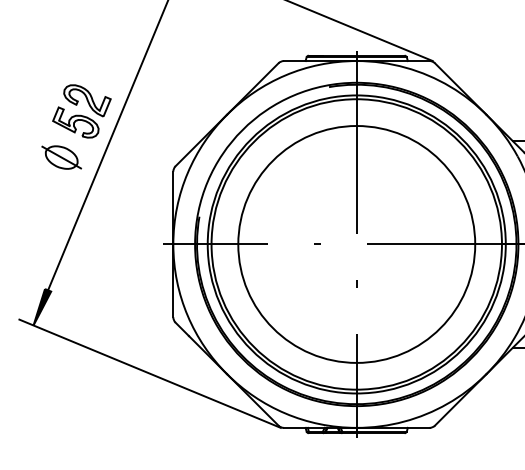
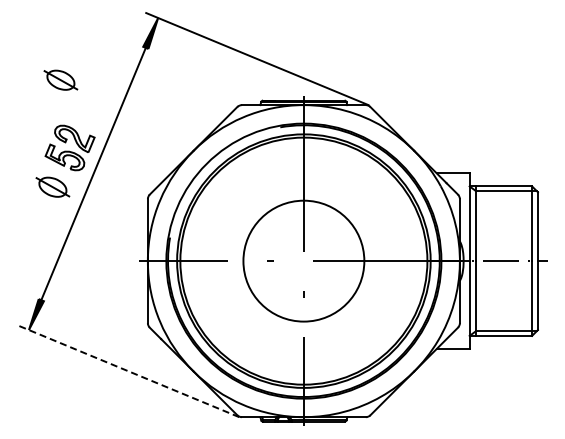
part: (70, 30) -> (60, 79), added
circle: (356, 243) -> (303, 260), size x0.6
line: (149, 373) -> (127, 370), solid -> dashed

